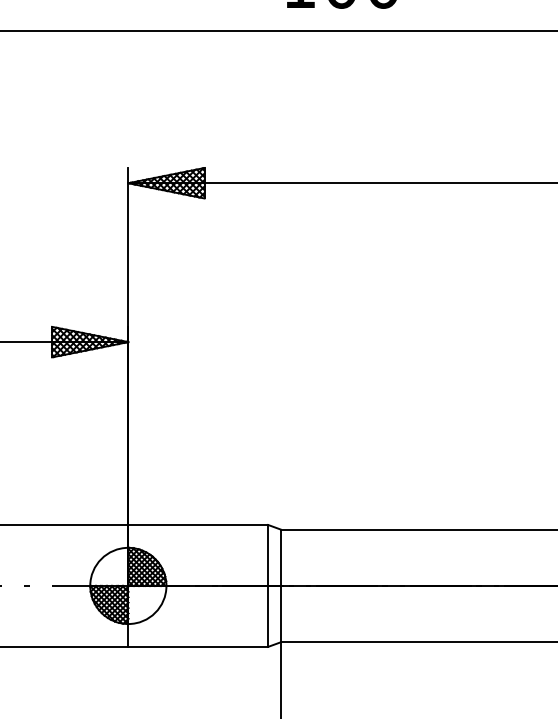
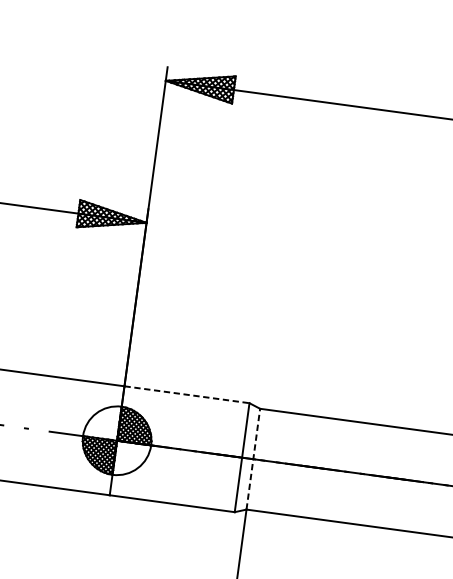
line: (198, 524) -> (187, 394), solid -> dashed
line: (280, 585) -> (253, 458), solid -> dashed

